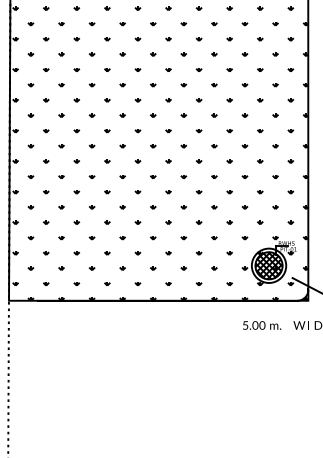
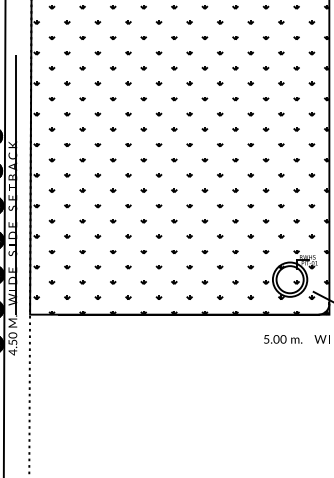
hatch: (268, 265) -> (289, 279), removed

